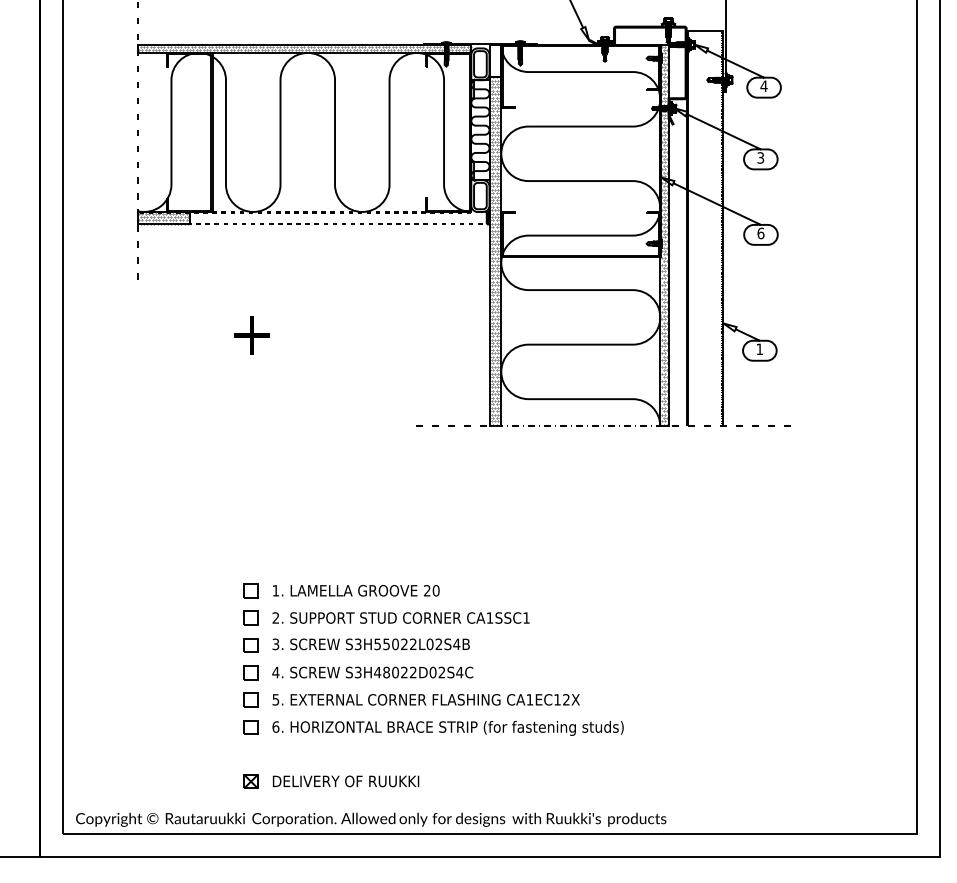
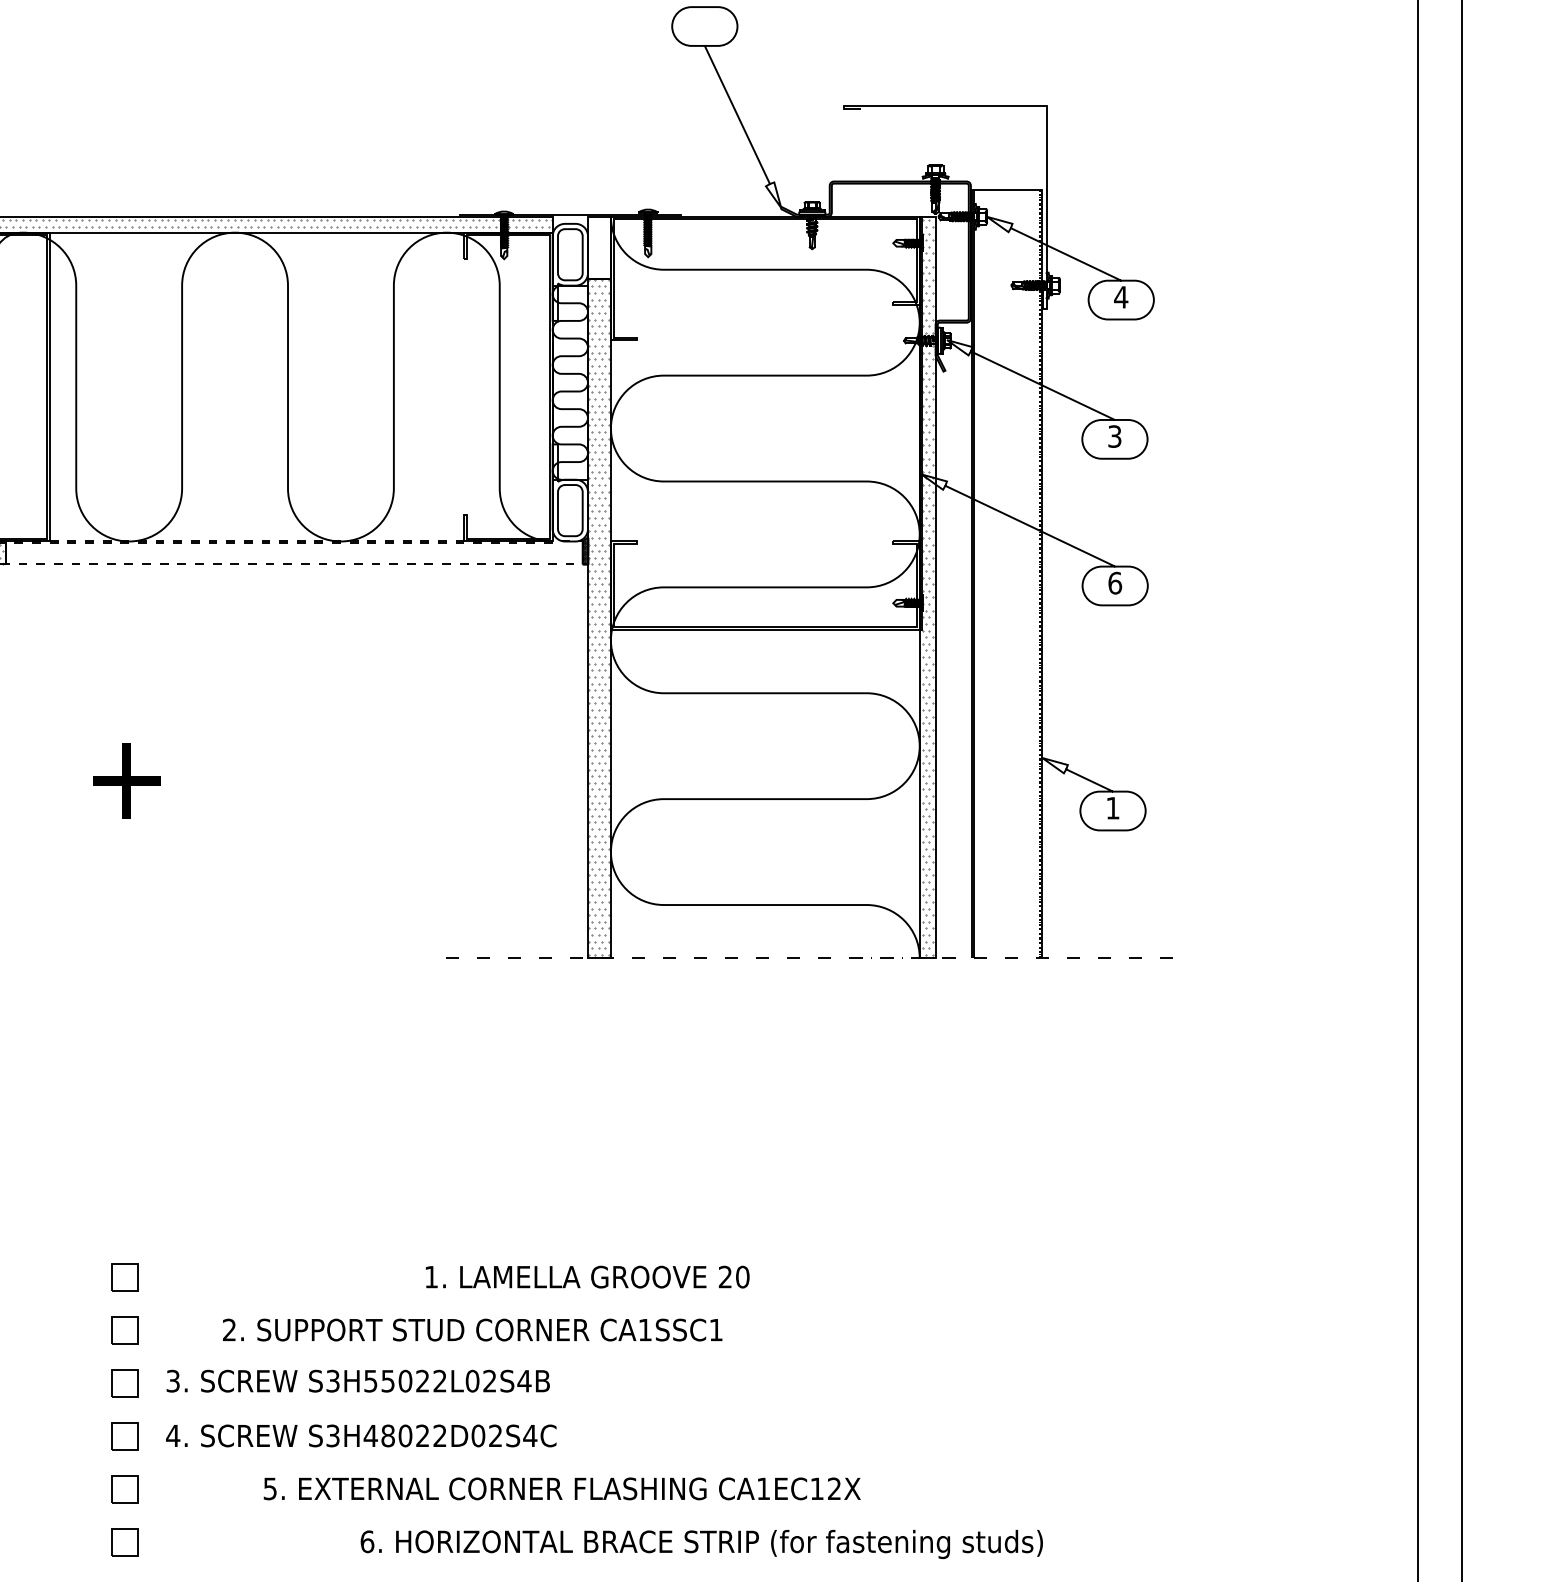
text: (356, 590) -> (587, 1276), moved
text: (400, 617) -> (471, 1329), moved
text: (425, 699) -> (560, 1488), moved
text: (447, 728) -> (700, 1544), moved

